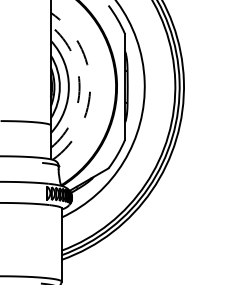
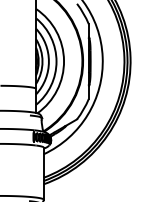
arc: (90, 85) -> (64, 60), dashed -> solid
arc: (79, 87) -> (56, 61), dashed -> solid

